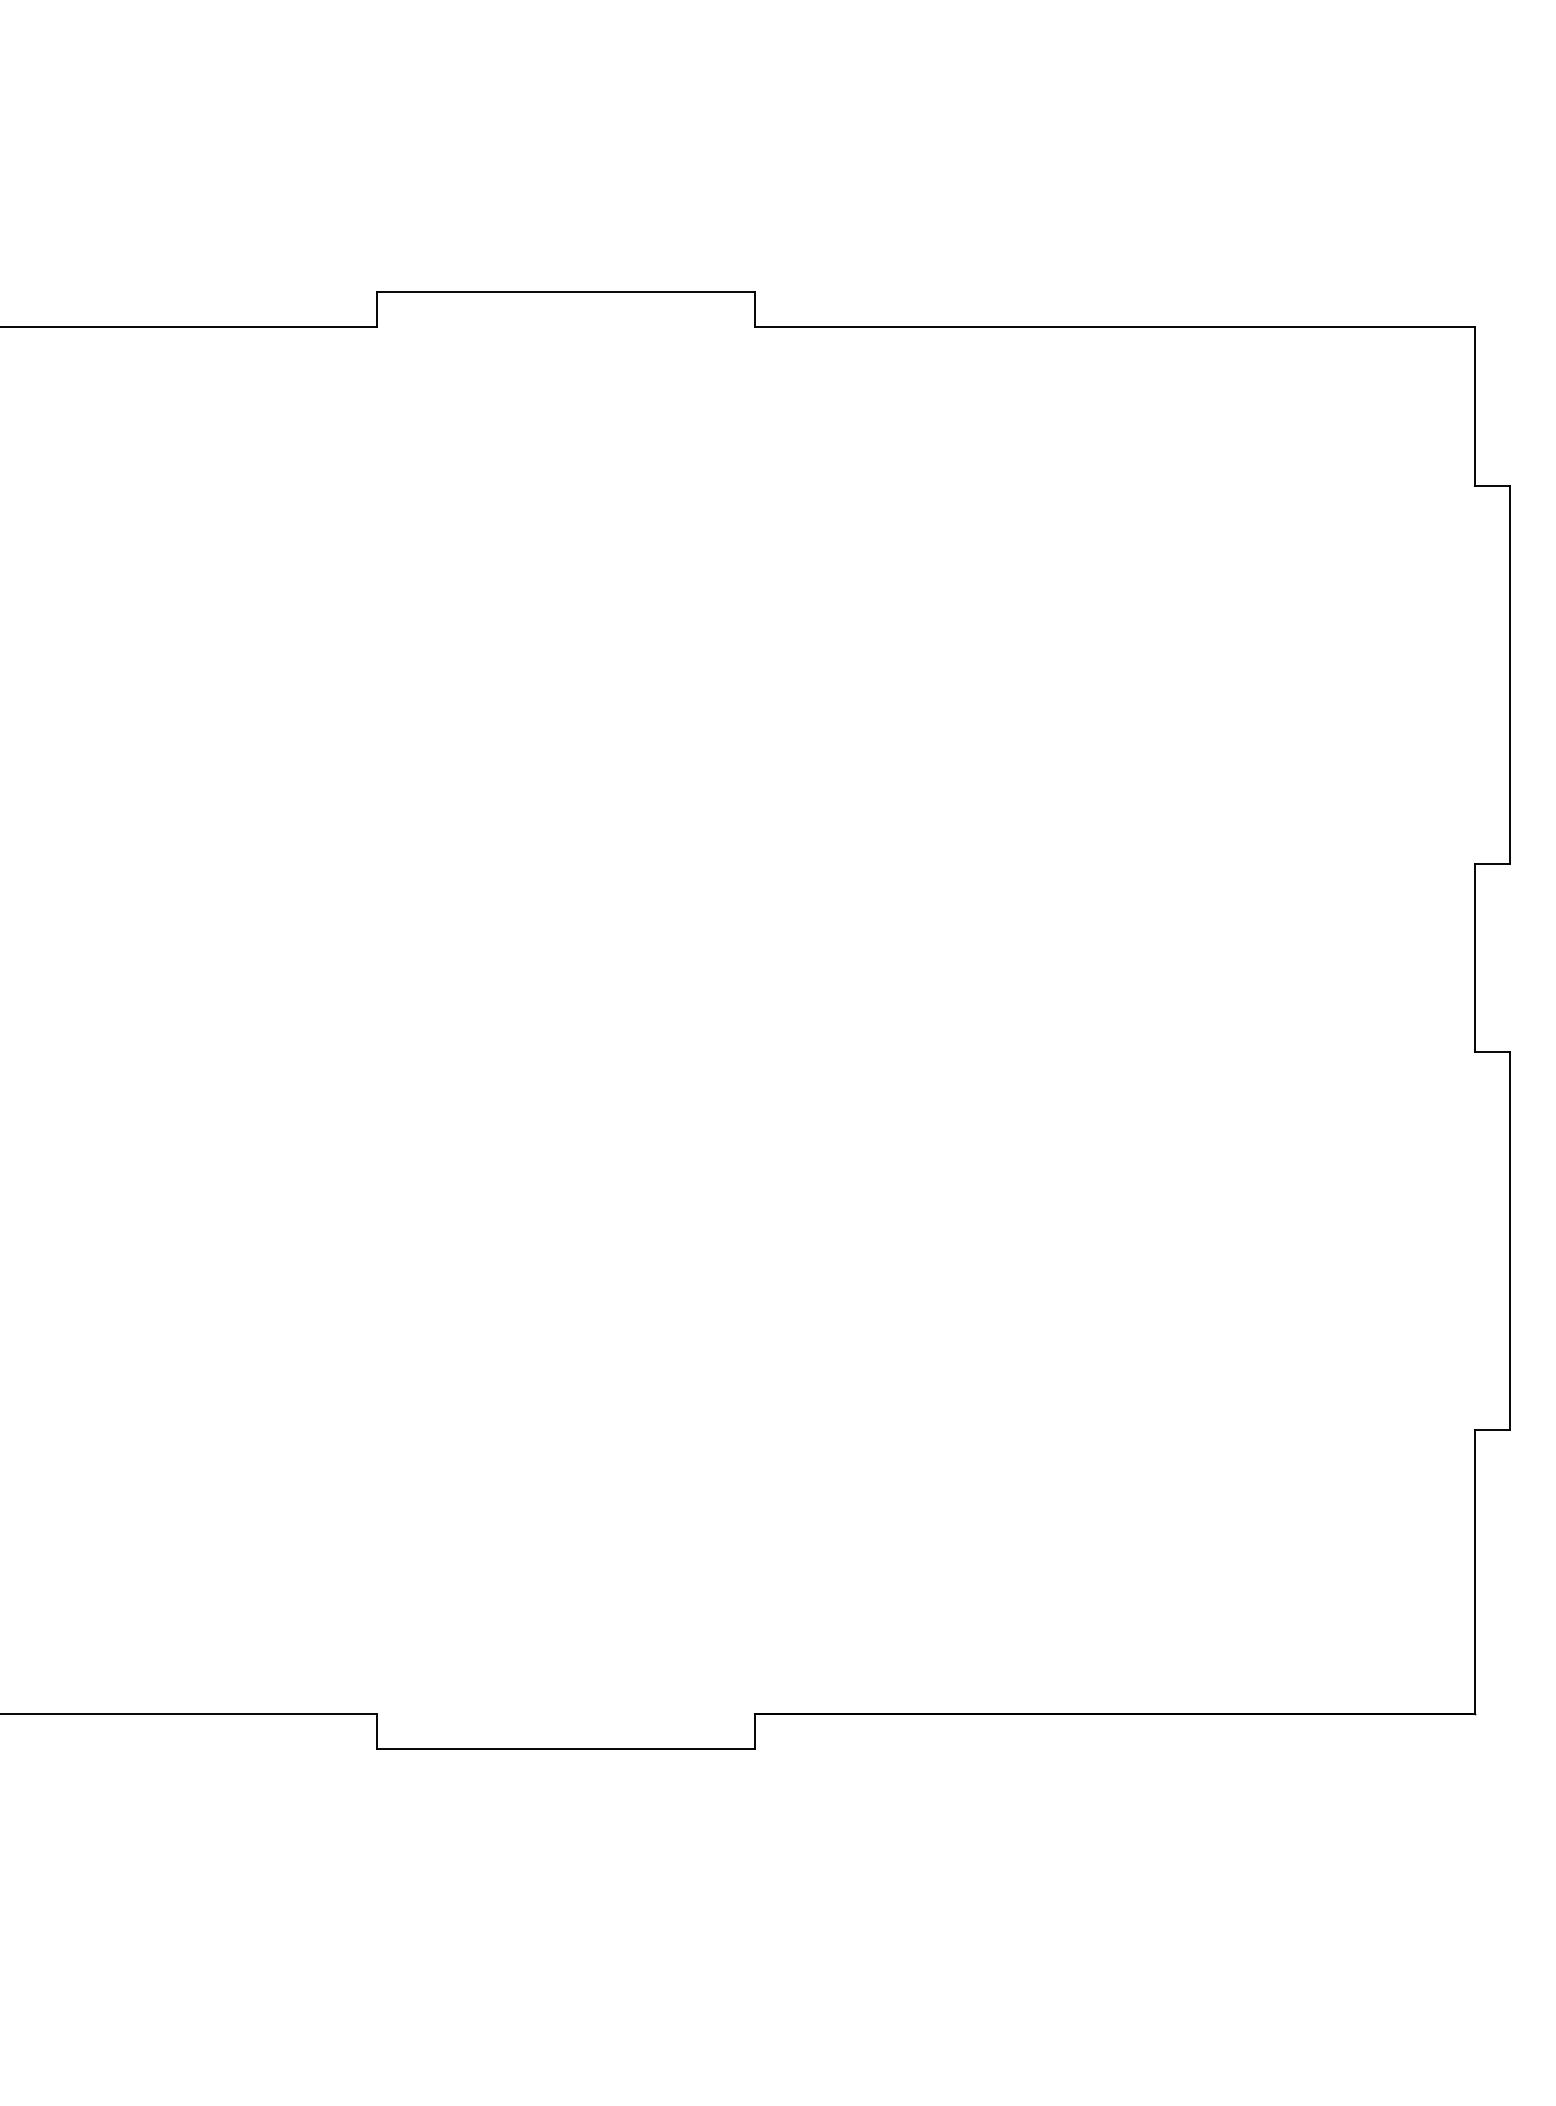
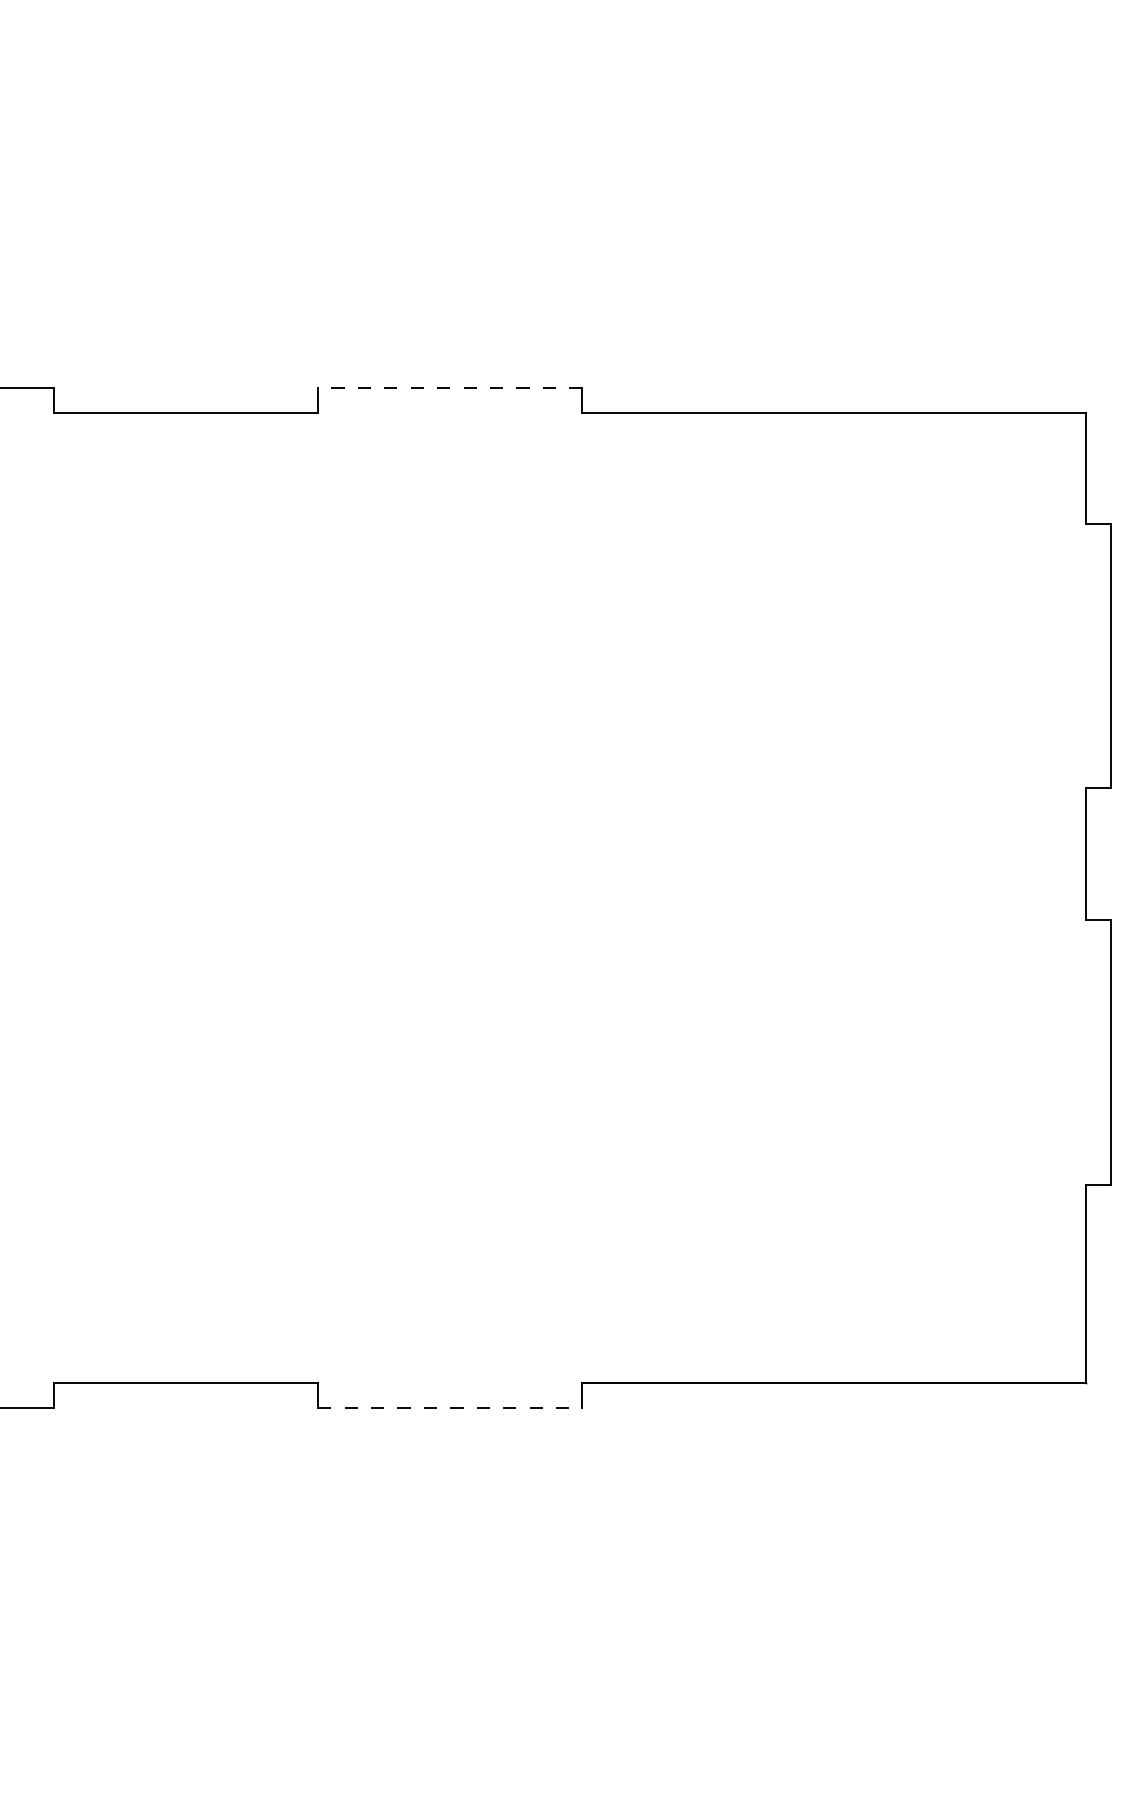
line: (564, 292) -> (449, 388), solid -> dashed
line: (566, 1748) -> (450, 1407), solid -> dashed

